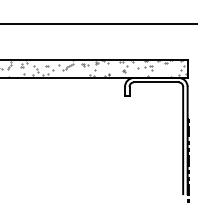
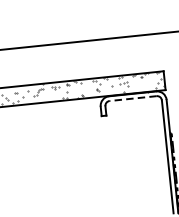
line: (155, 82) -> (132, 98), solid -> dashed

